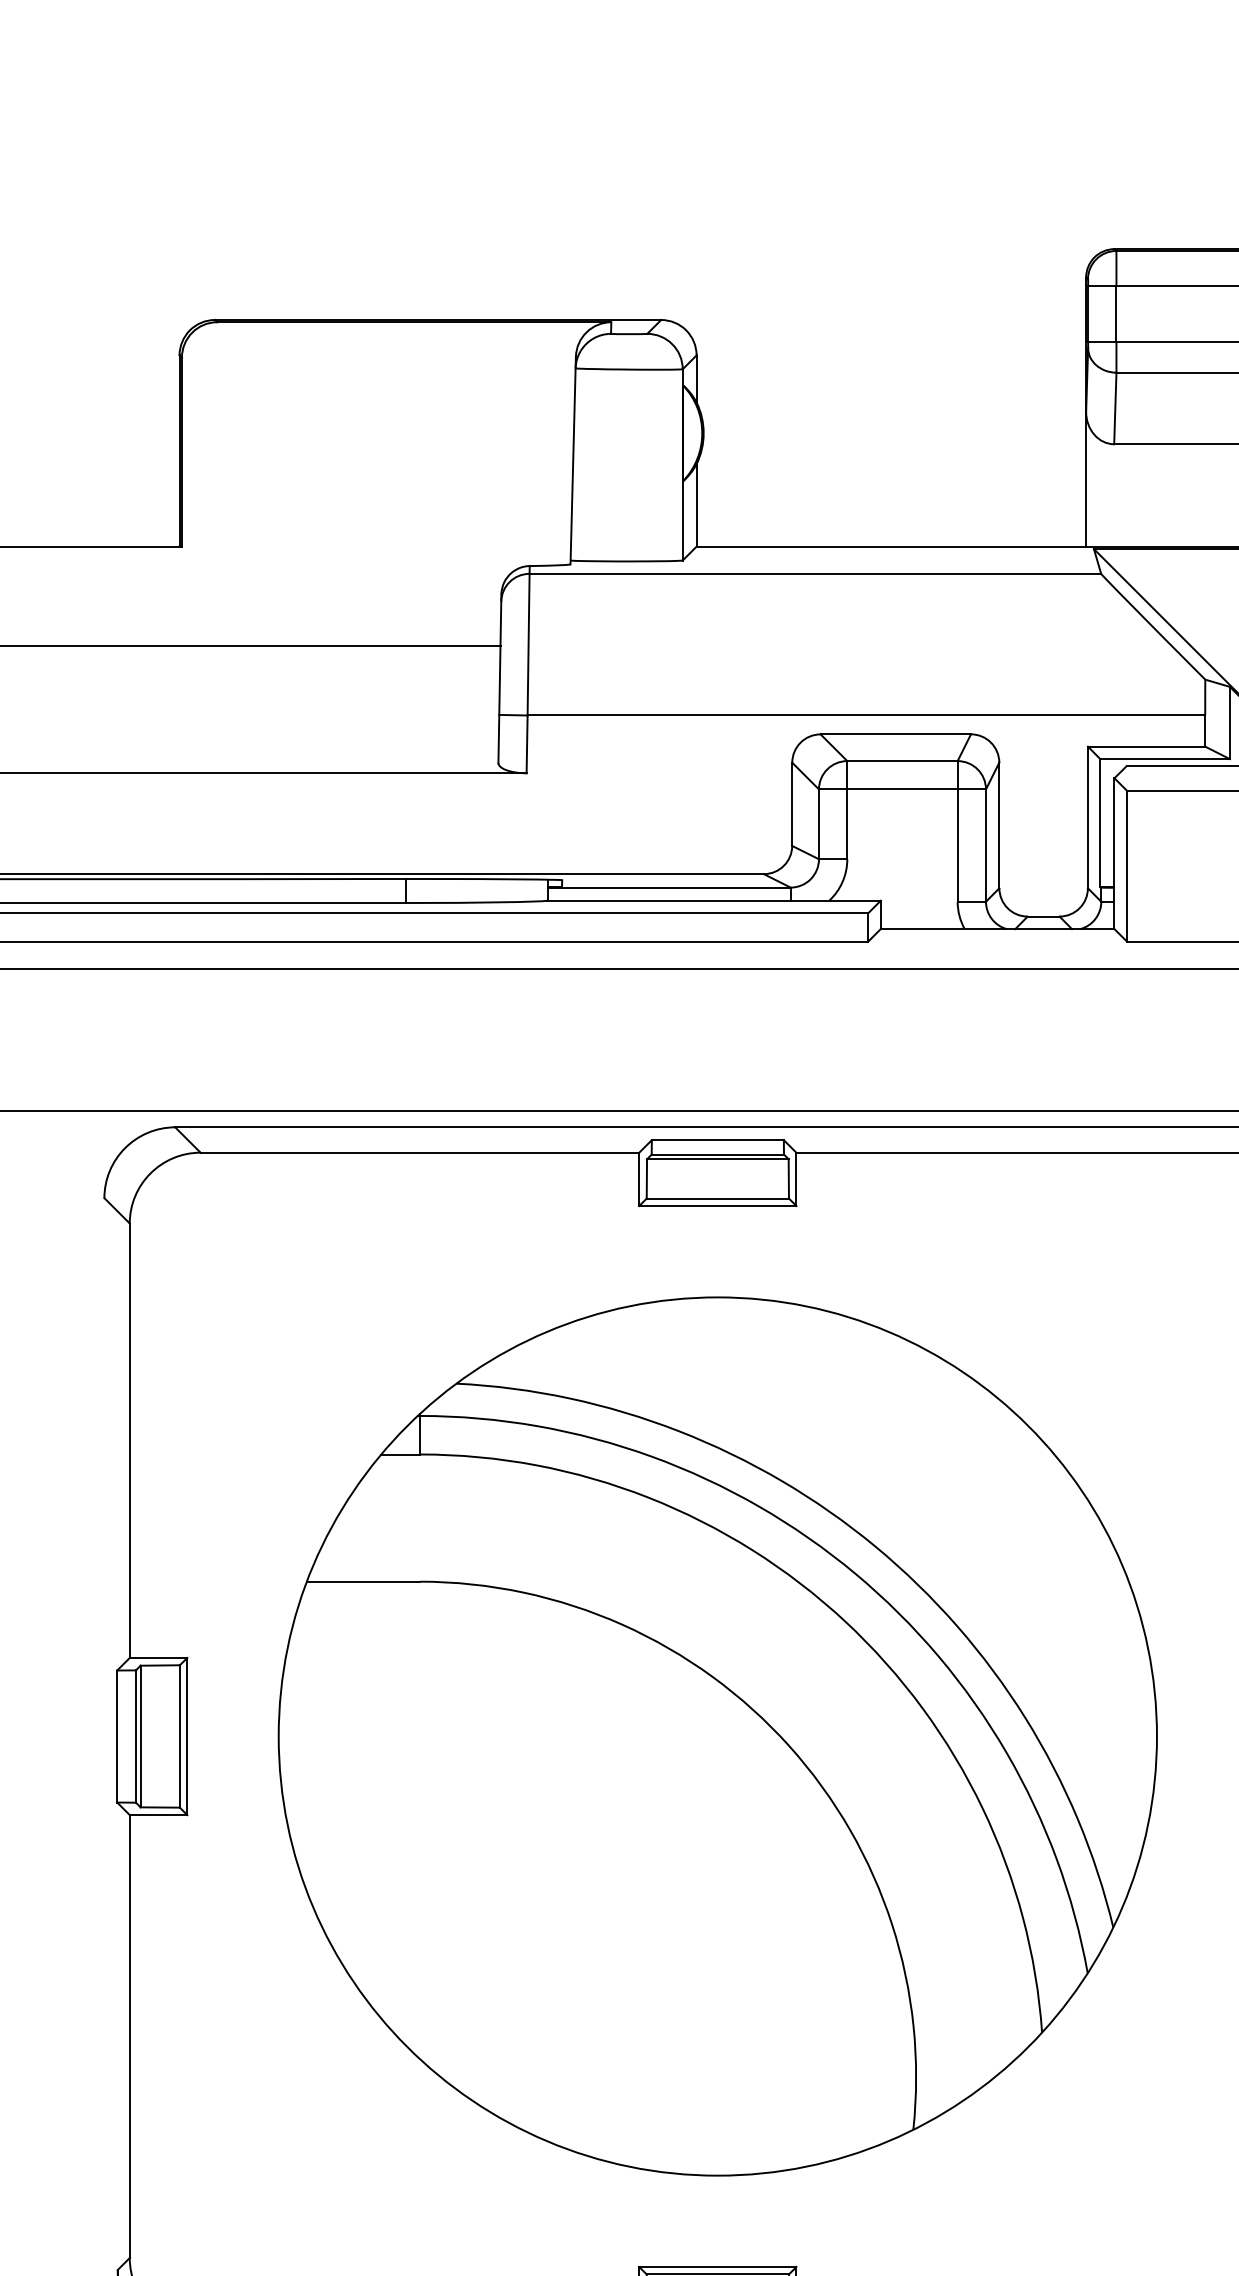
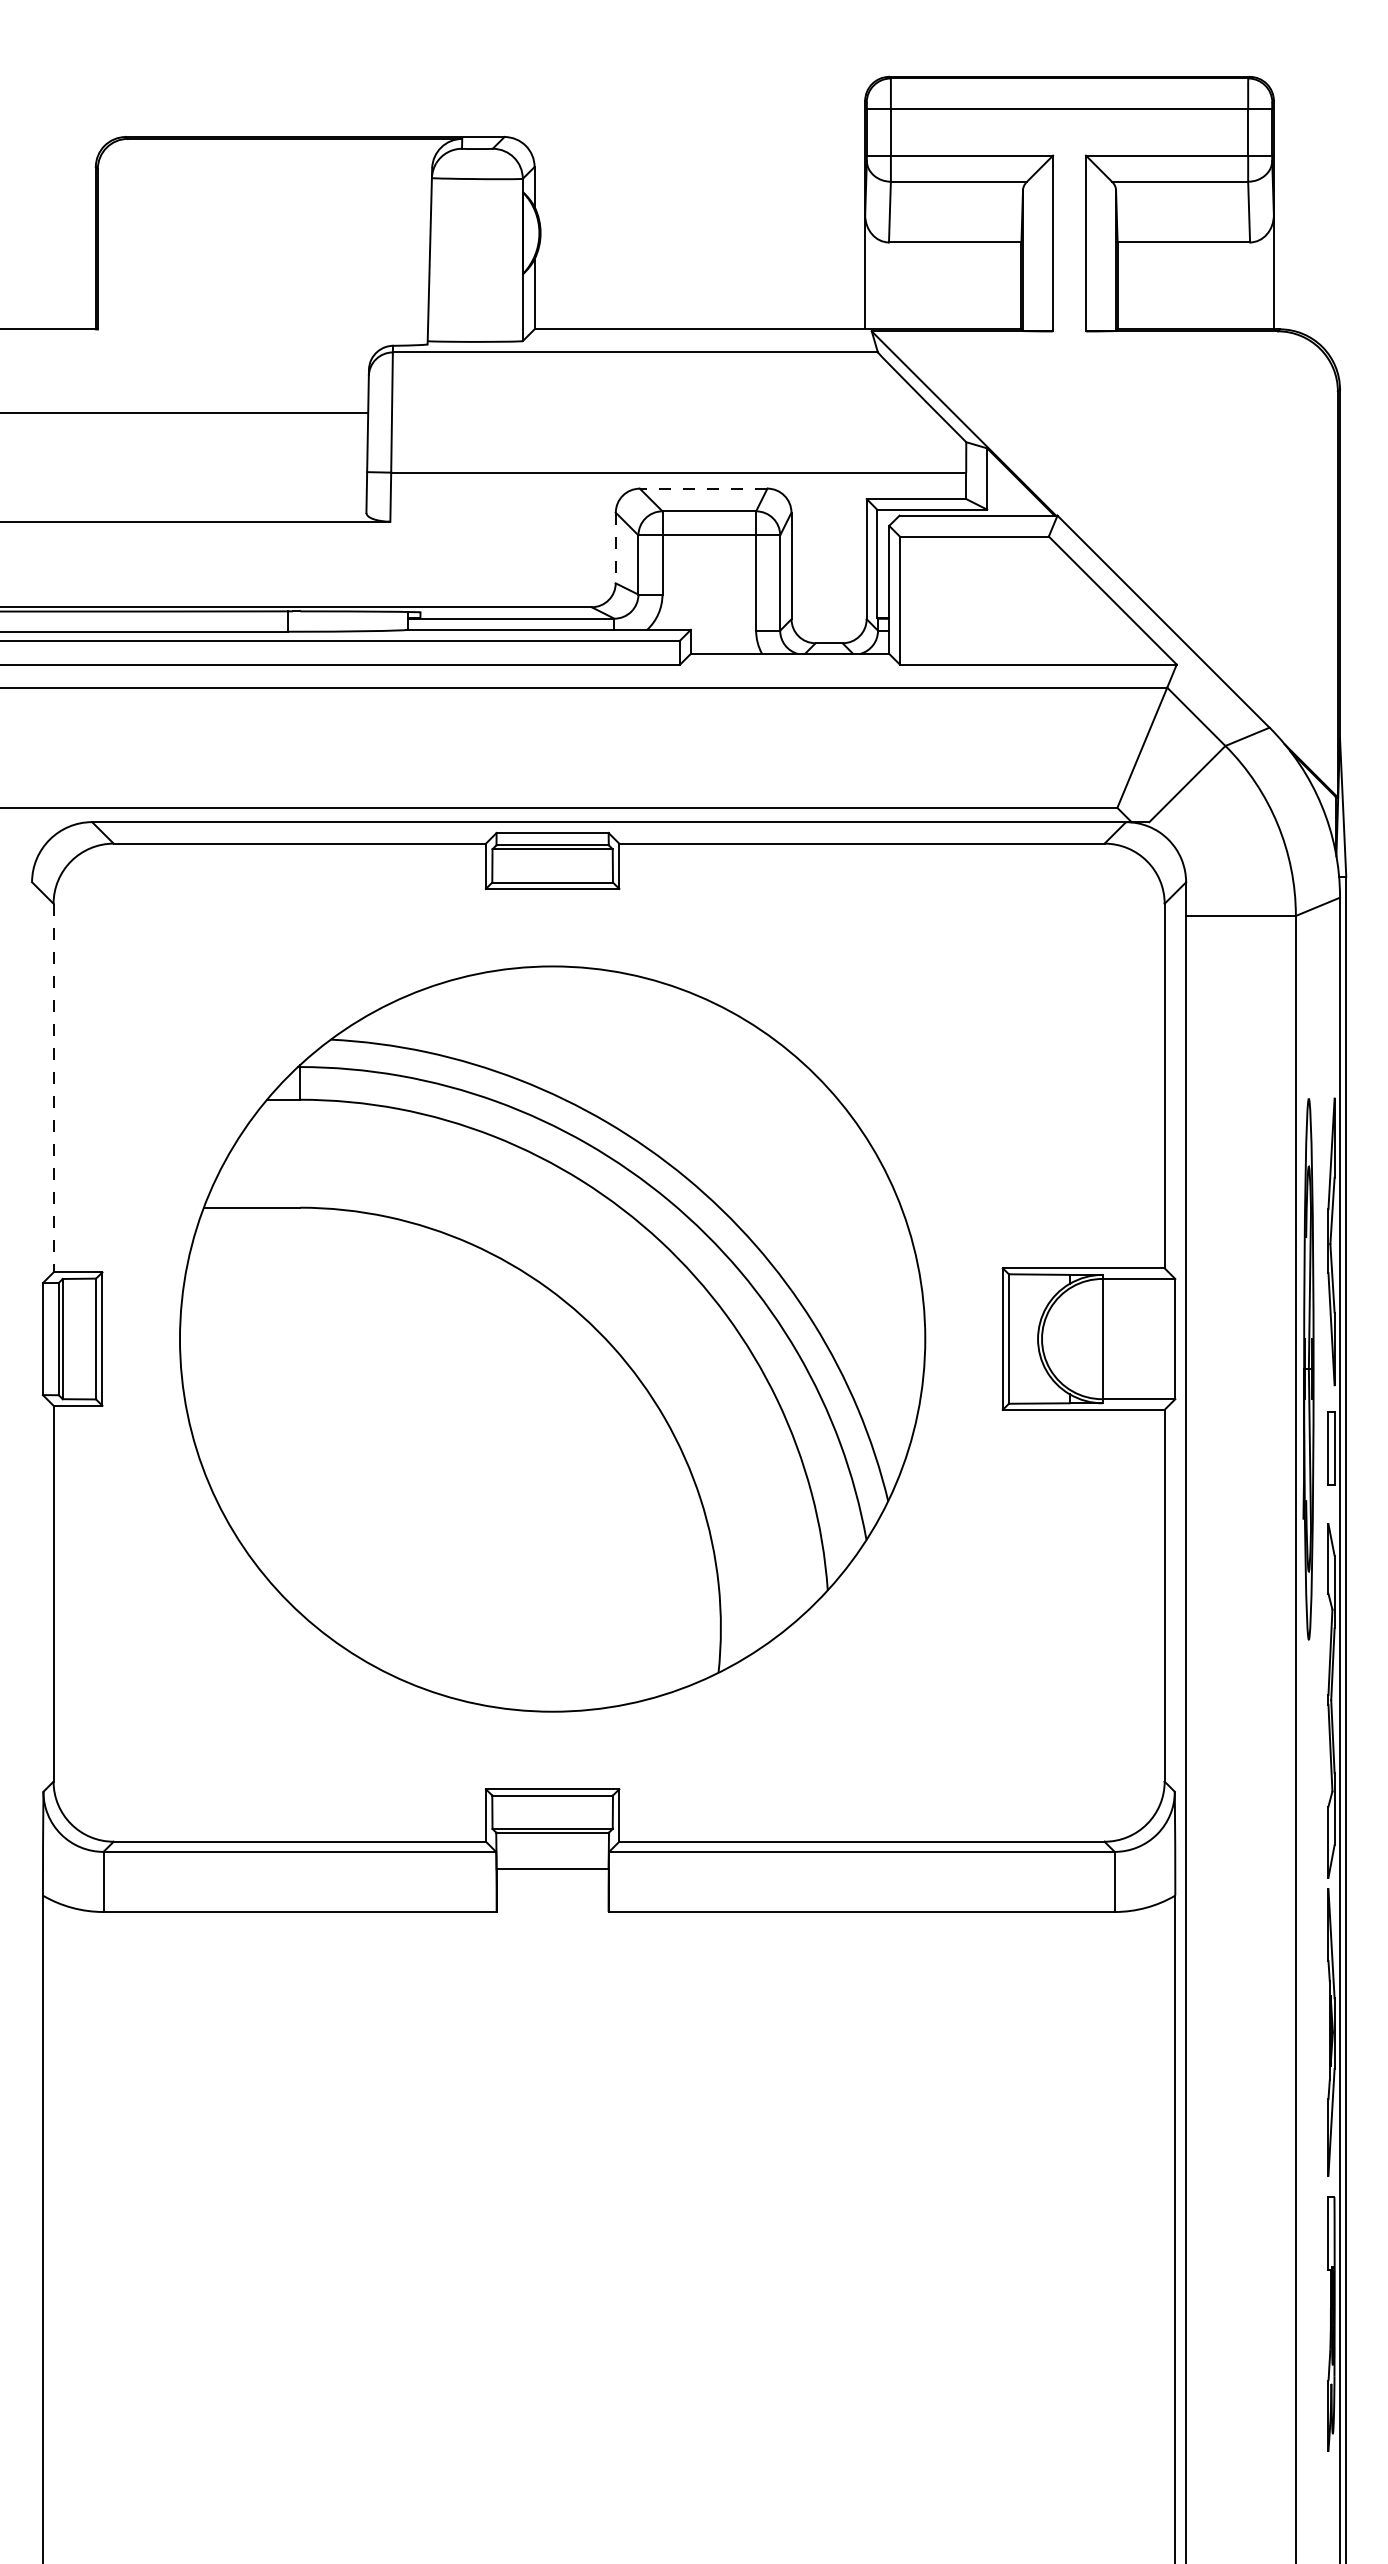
line: (895, 734) -> (703, 488), solid -> dashed
line: (791, 804) -> (615, 548), solid -> dashed
line: (129, 1441) -> (53, 1088), solid -> dashed

